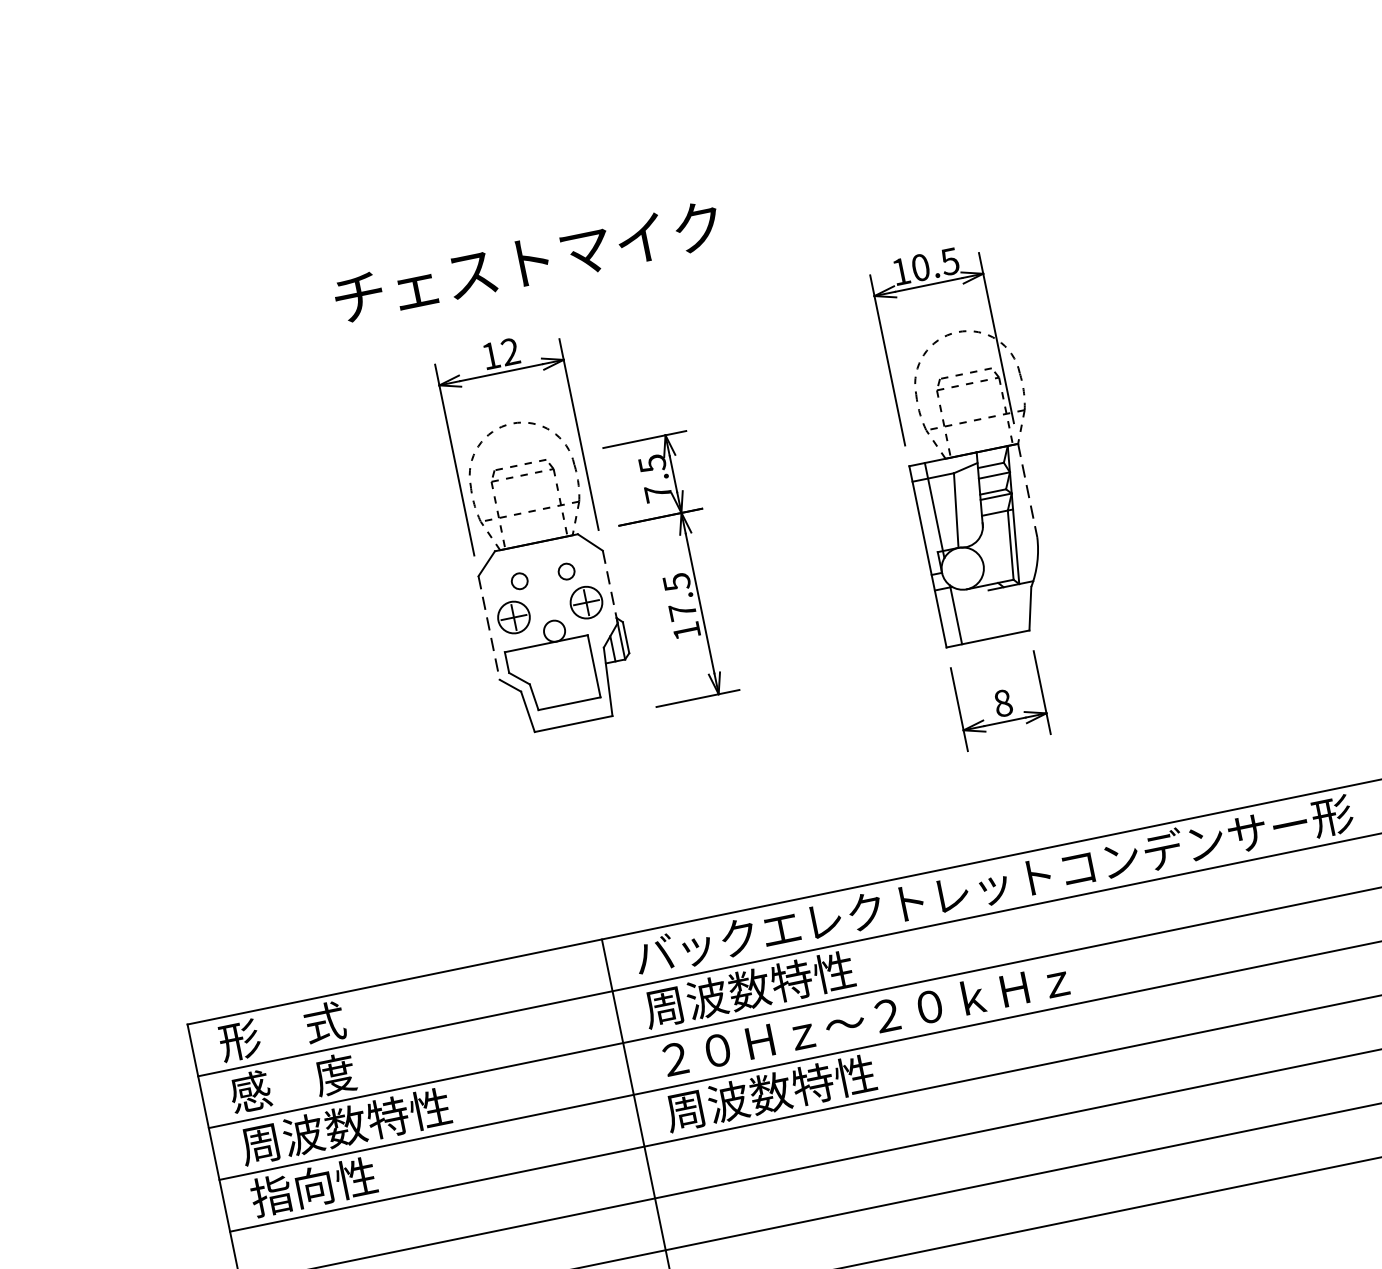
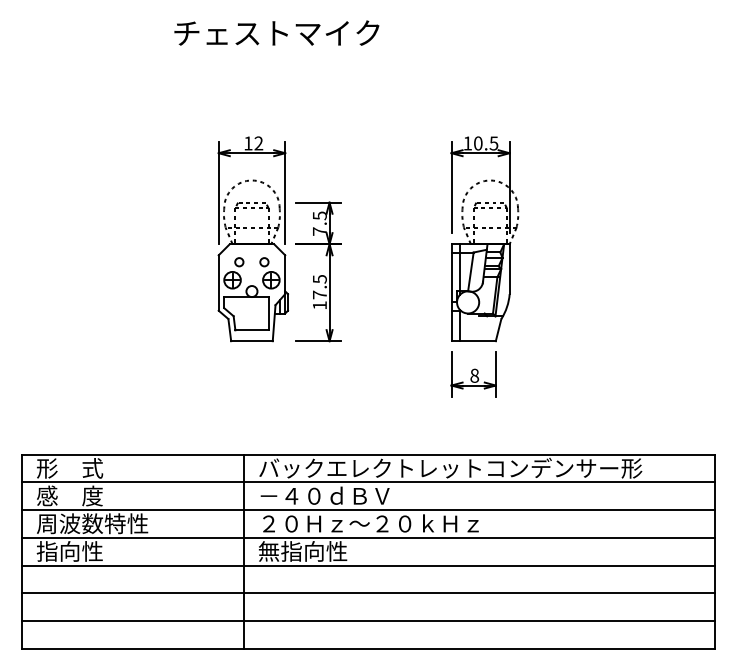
text: (526, 260) -> (276, 32), moved
line: (1027, 491) -> (509, 269), dashed -> solid
line: (611, 588) -> (285, 275), dashed -> solid
line: (488, 629) -> (218, 283), dashed -> solid
text: (766, 984) -> (323, 495), 周波数特性 -> －４０ｄＢＶ
text: (769, 1093) -> (313, 551), 周波数特性 -> 無指向性

